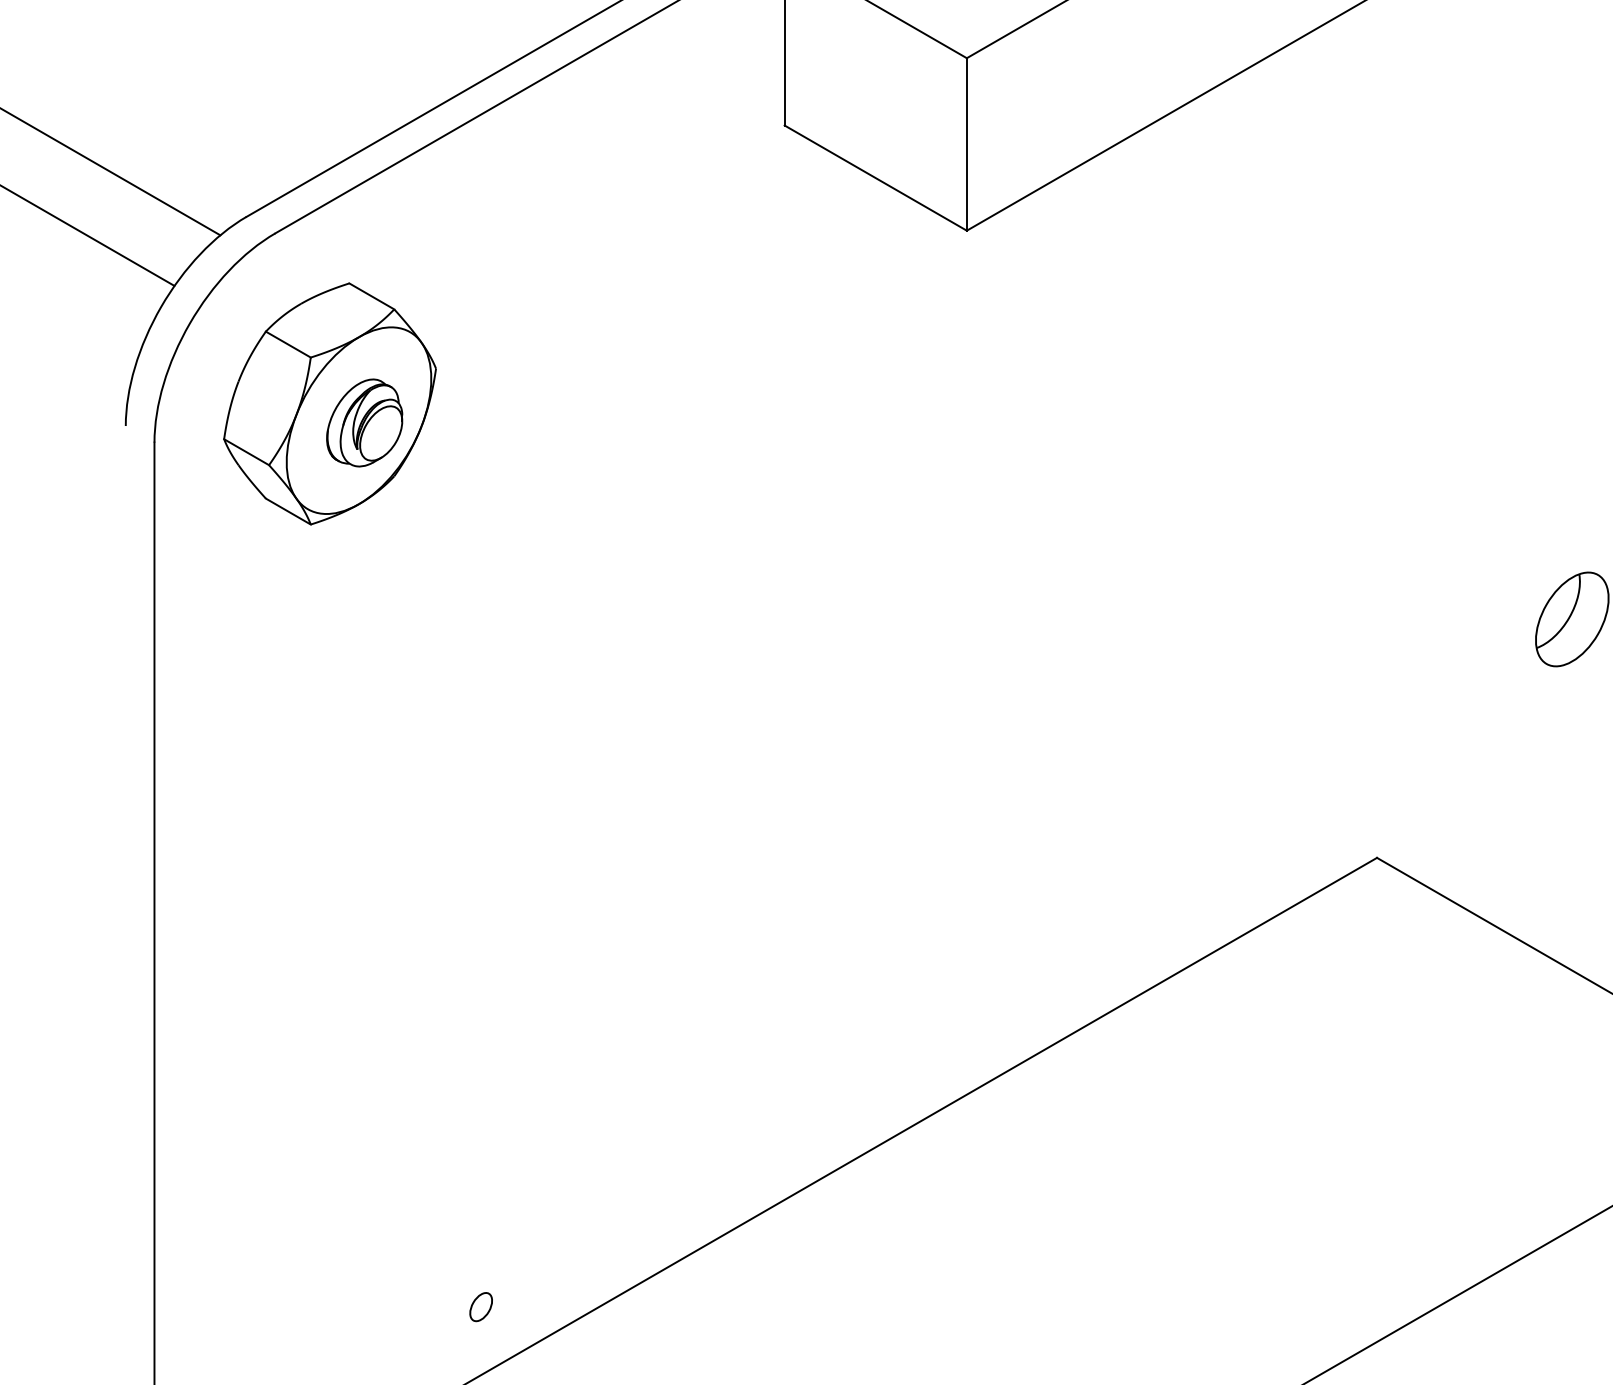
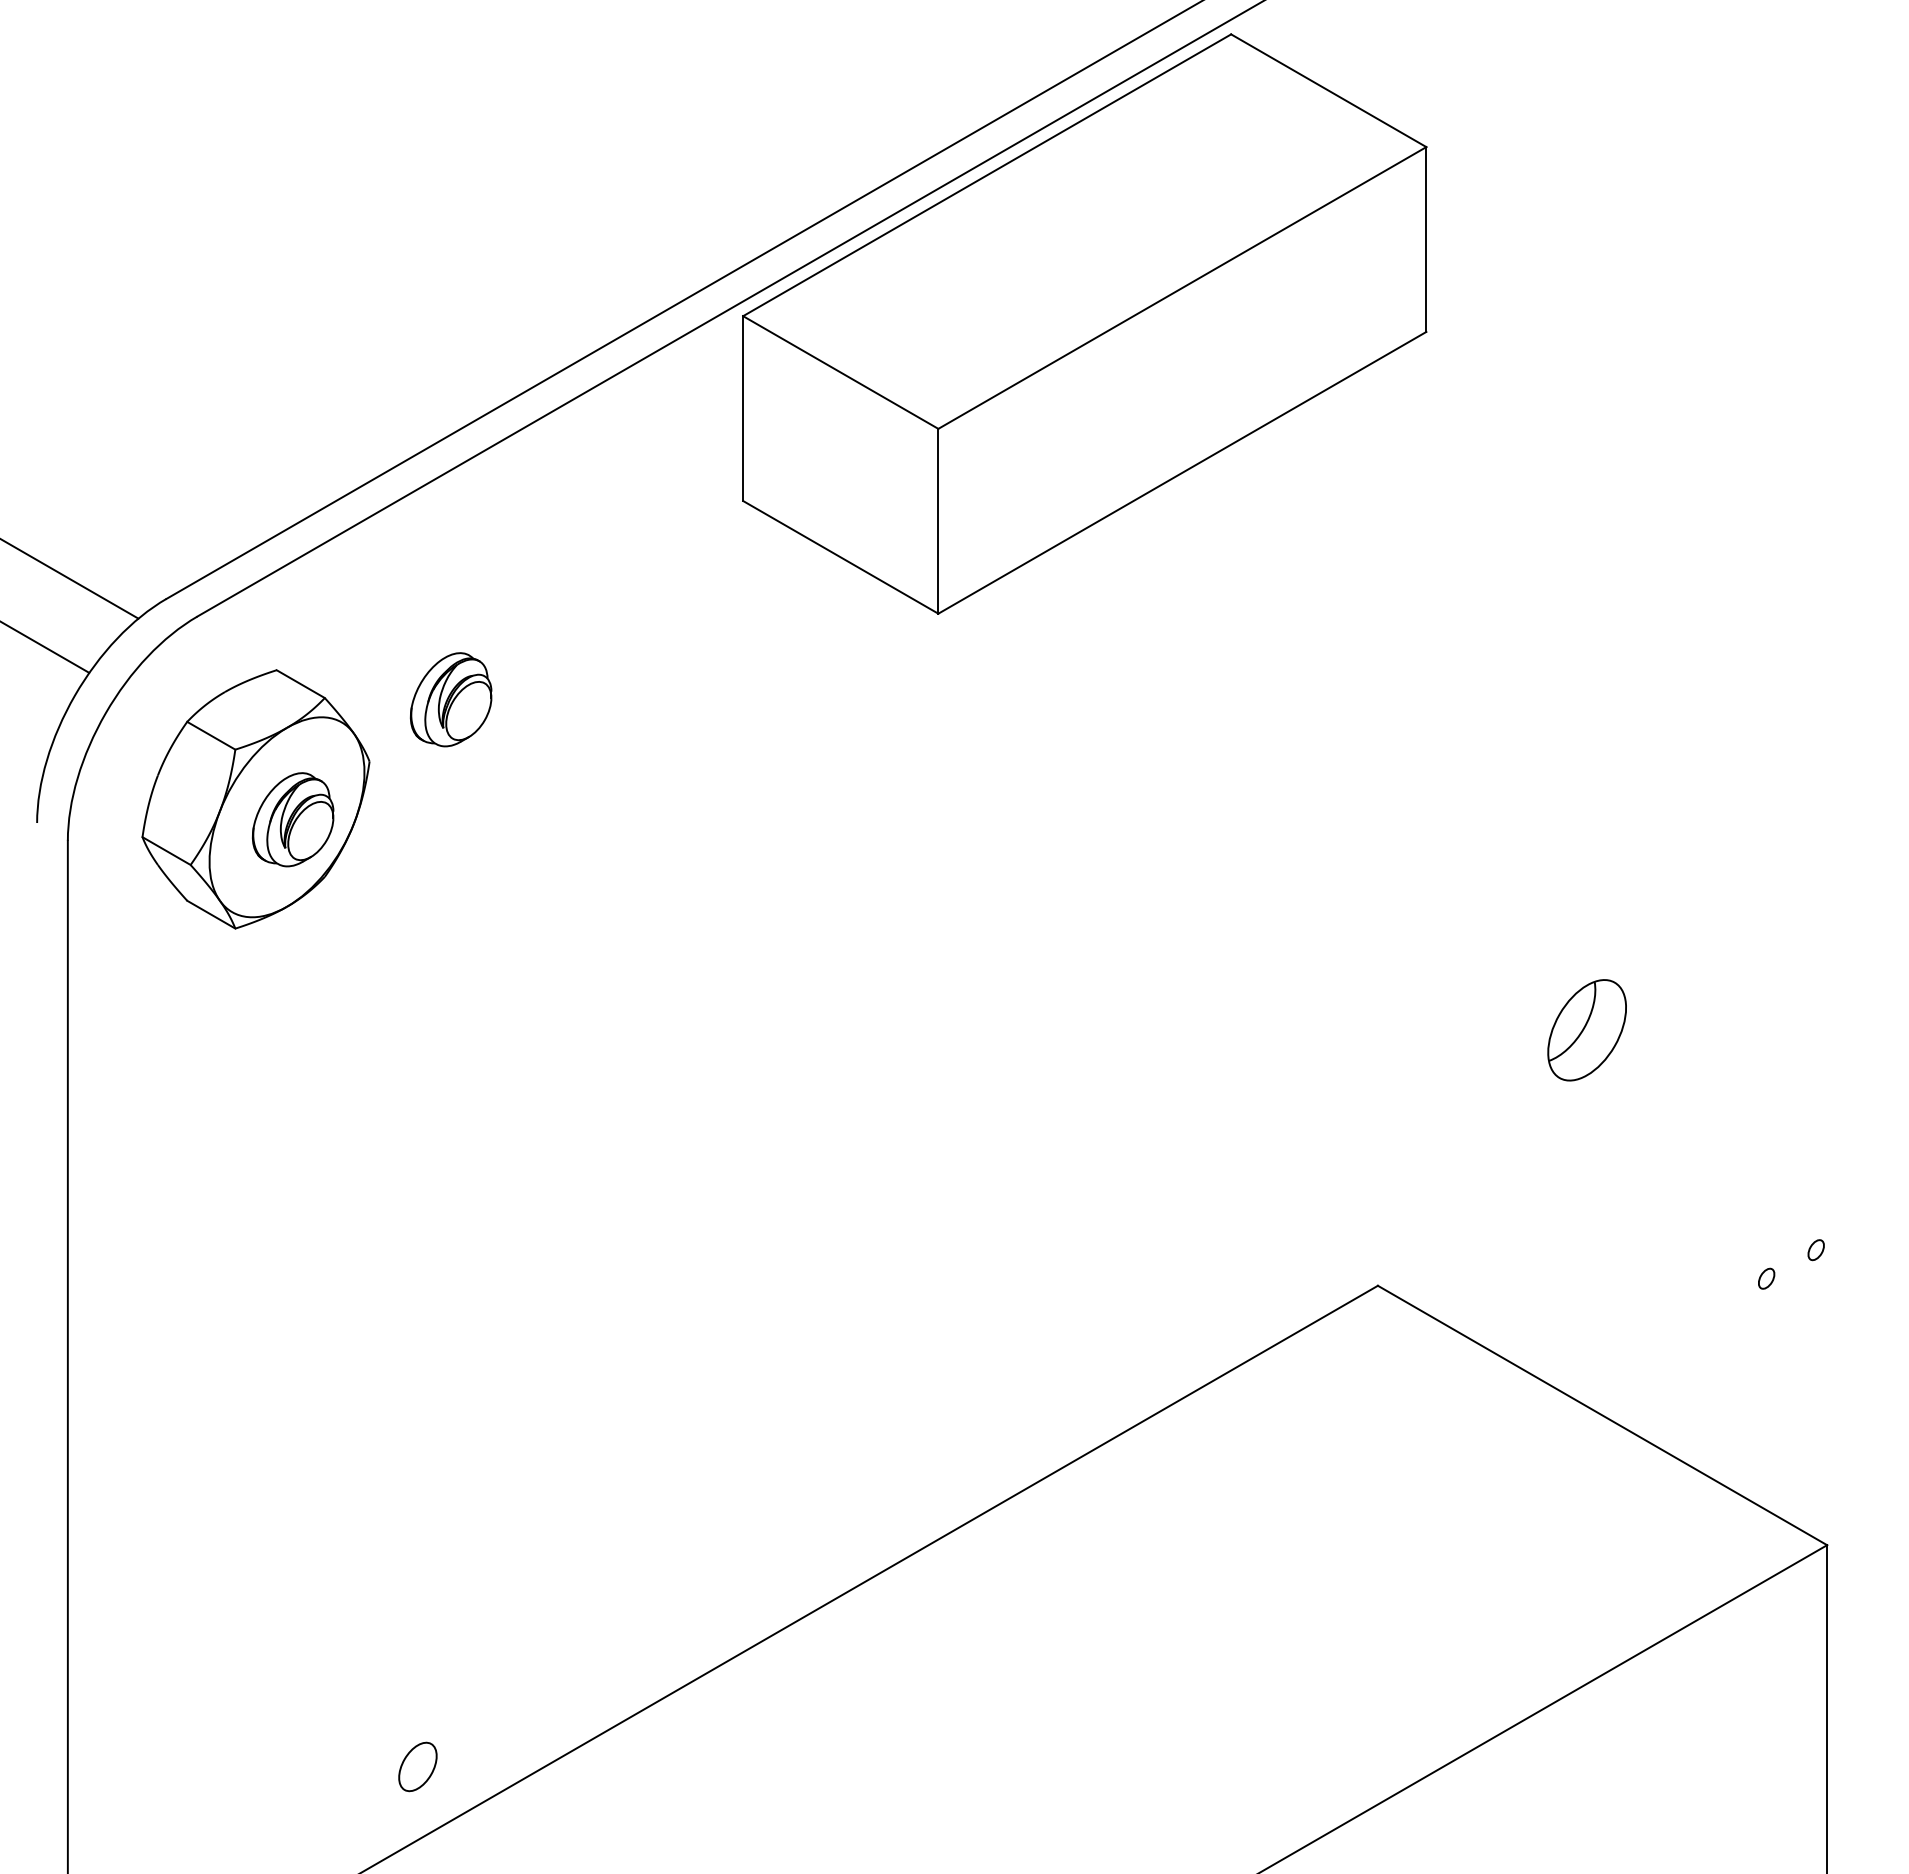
part: (511, 310) -> (450, 699), added
part: (480, 1307) -> (417, 1767), size x1.6

